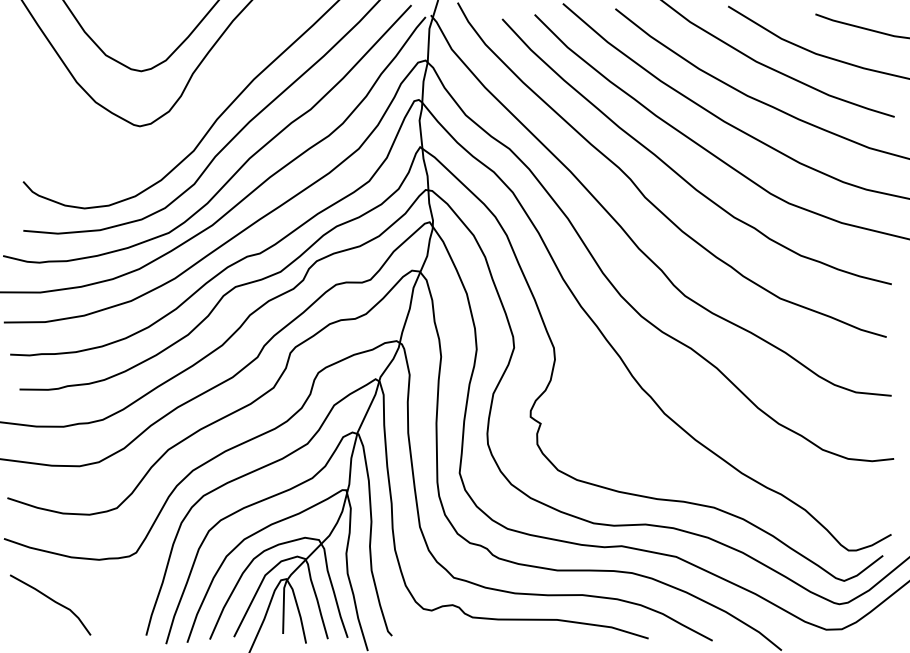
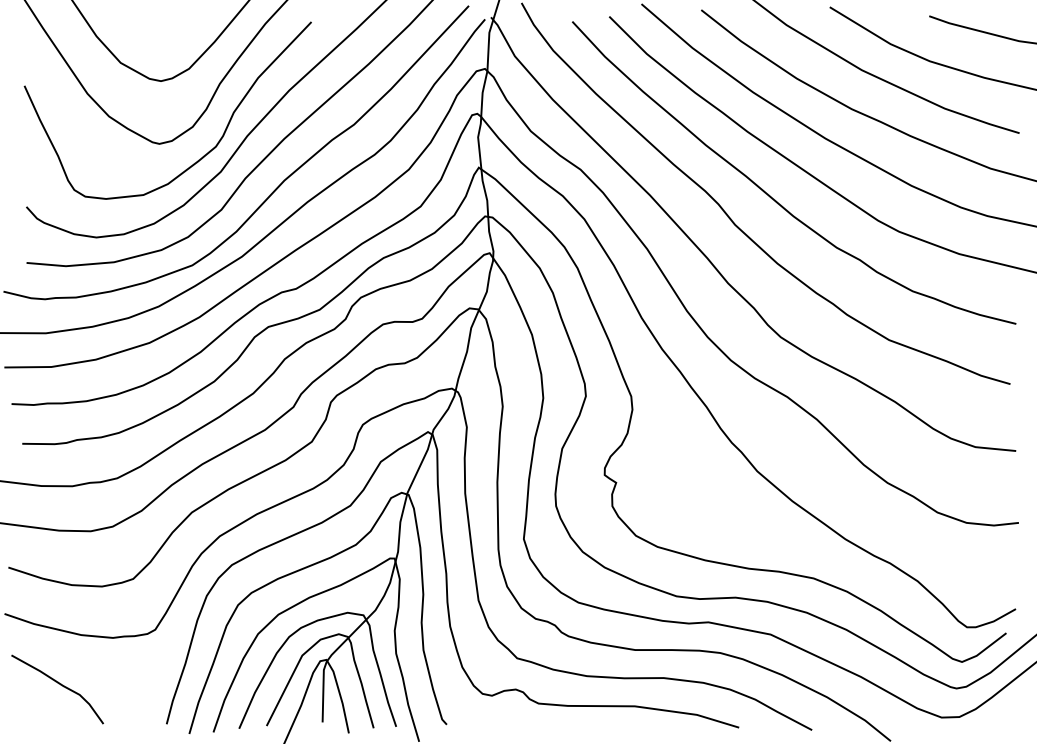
curve: (179, 135) -> (204, 154), added

